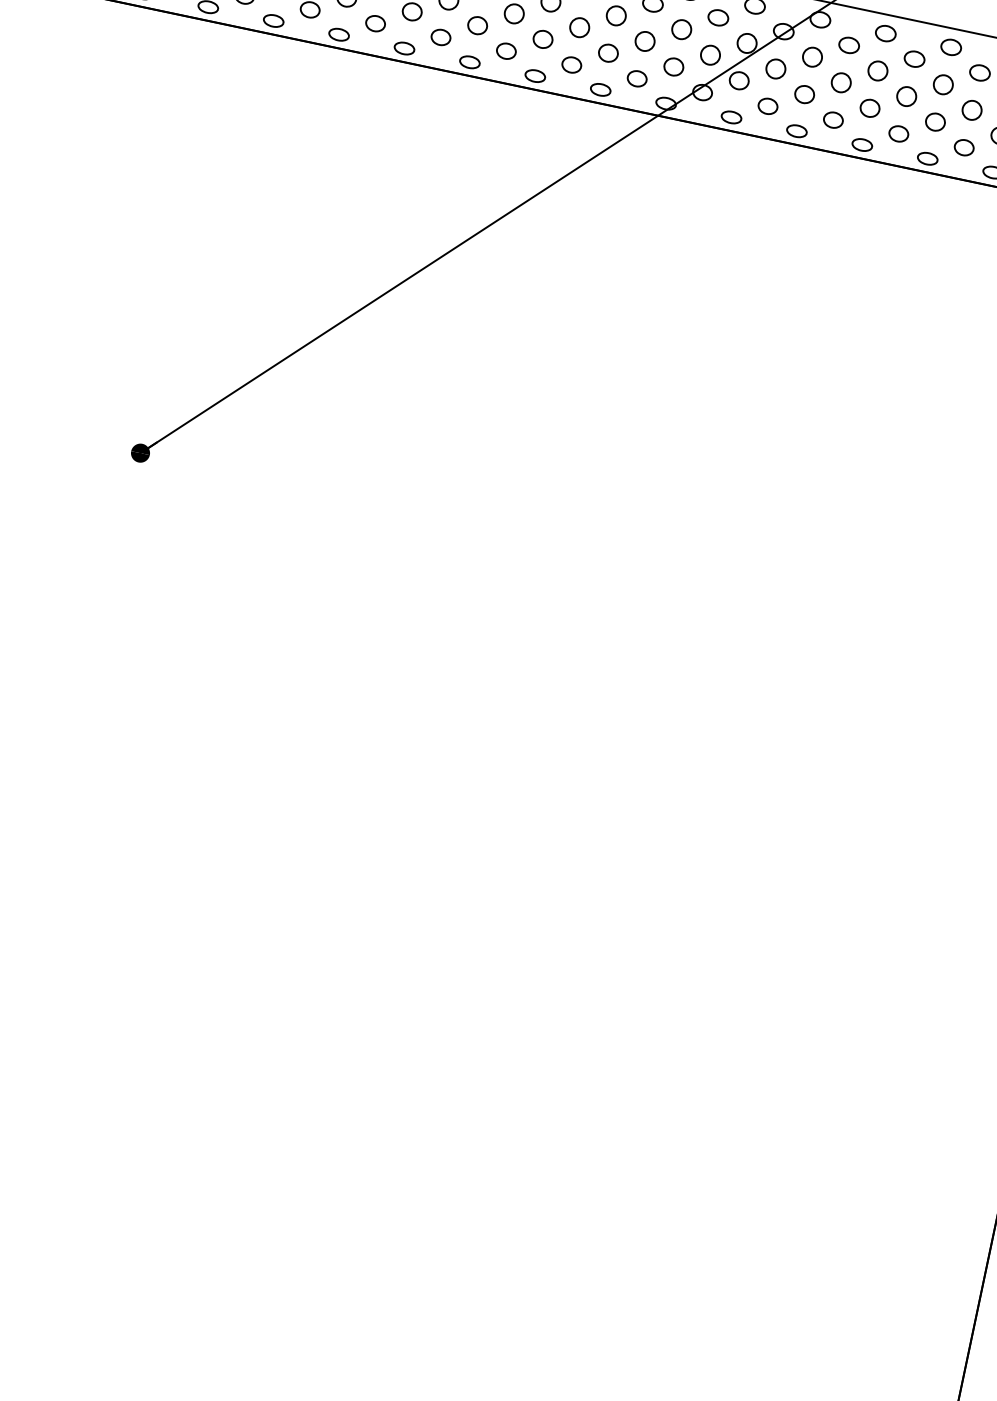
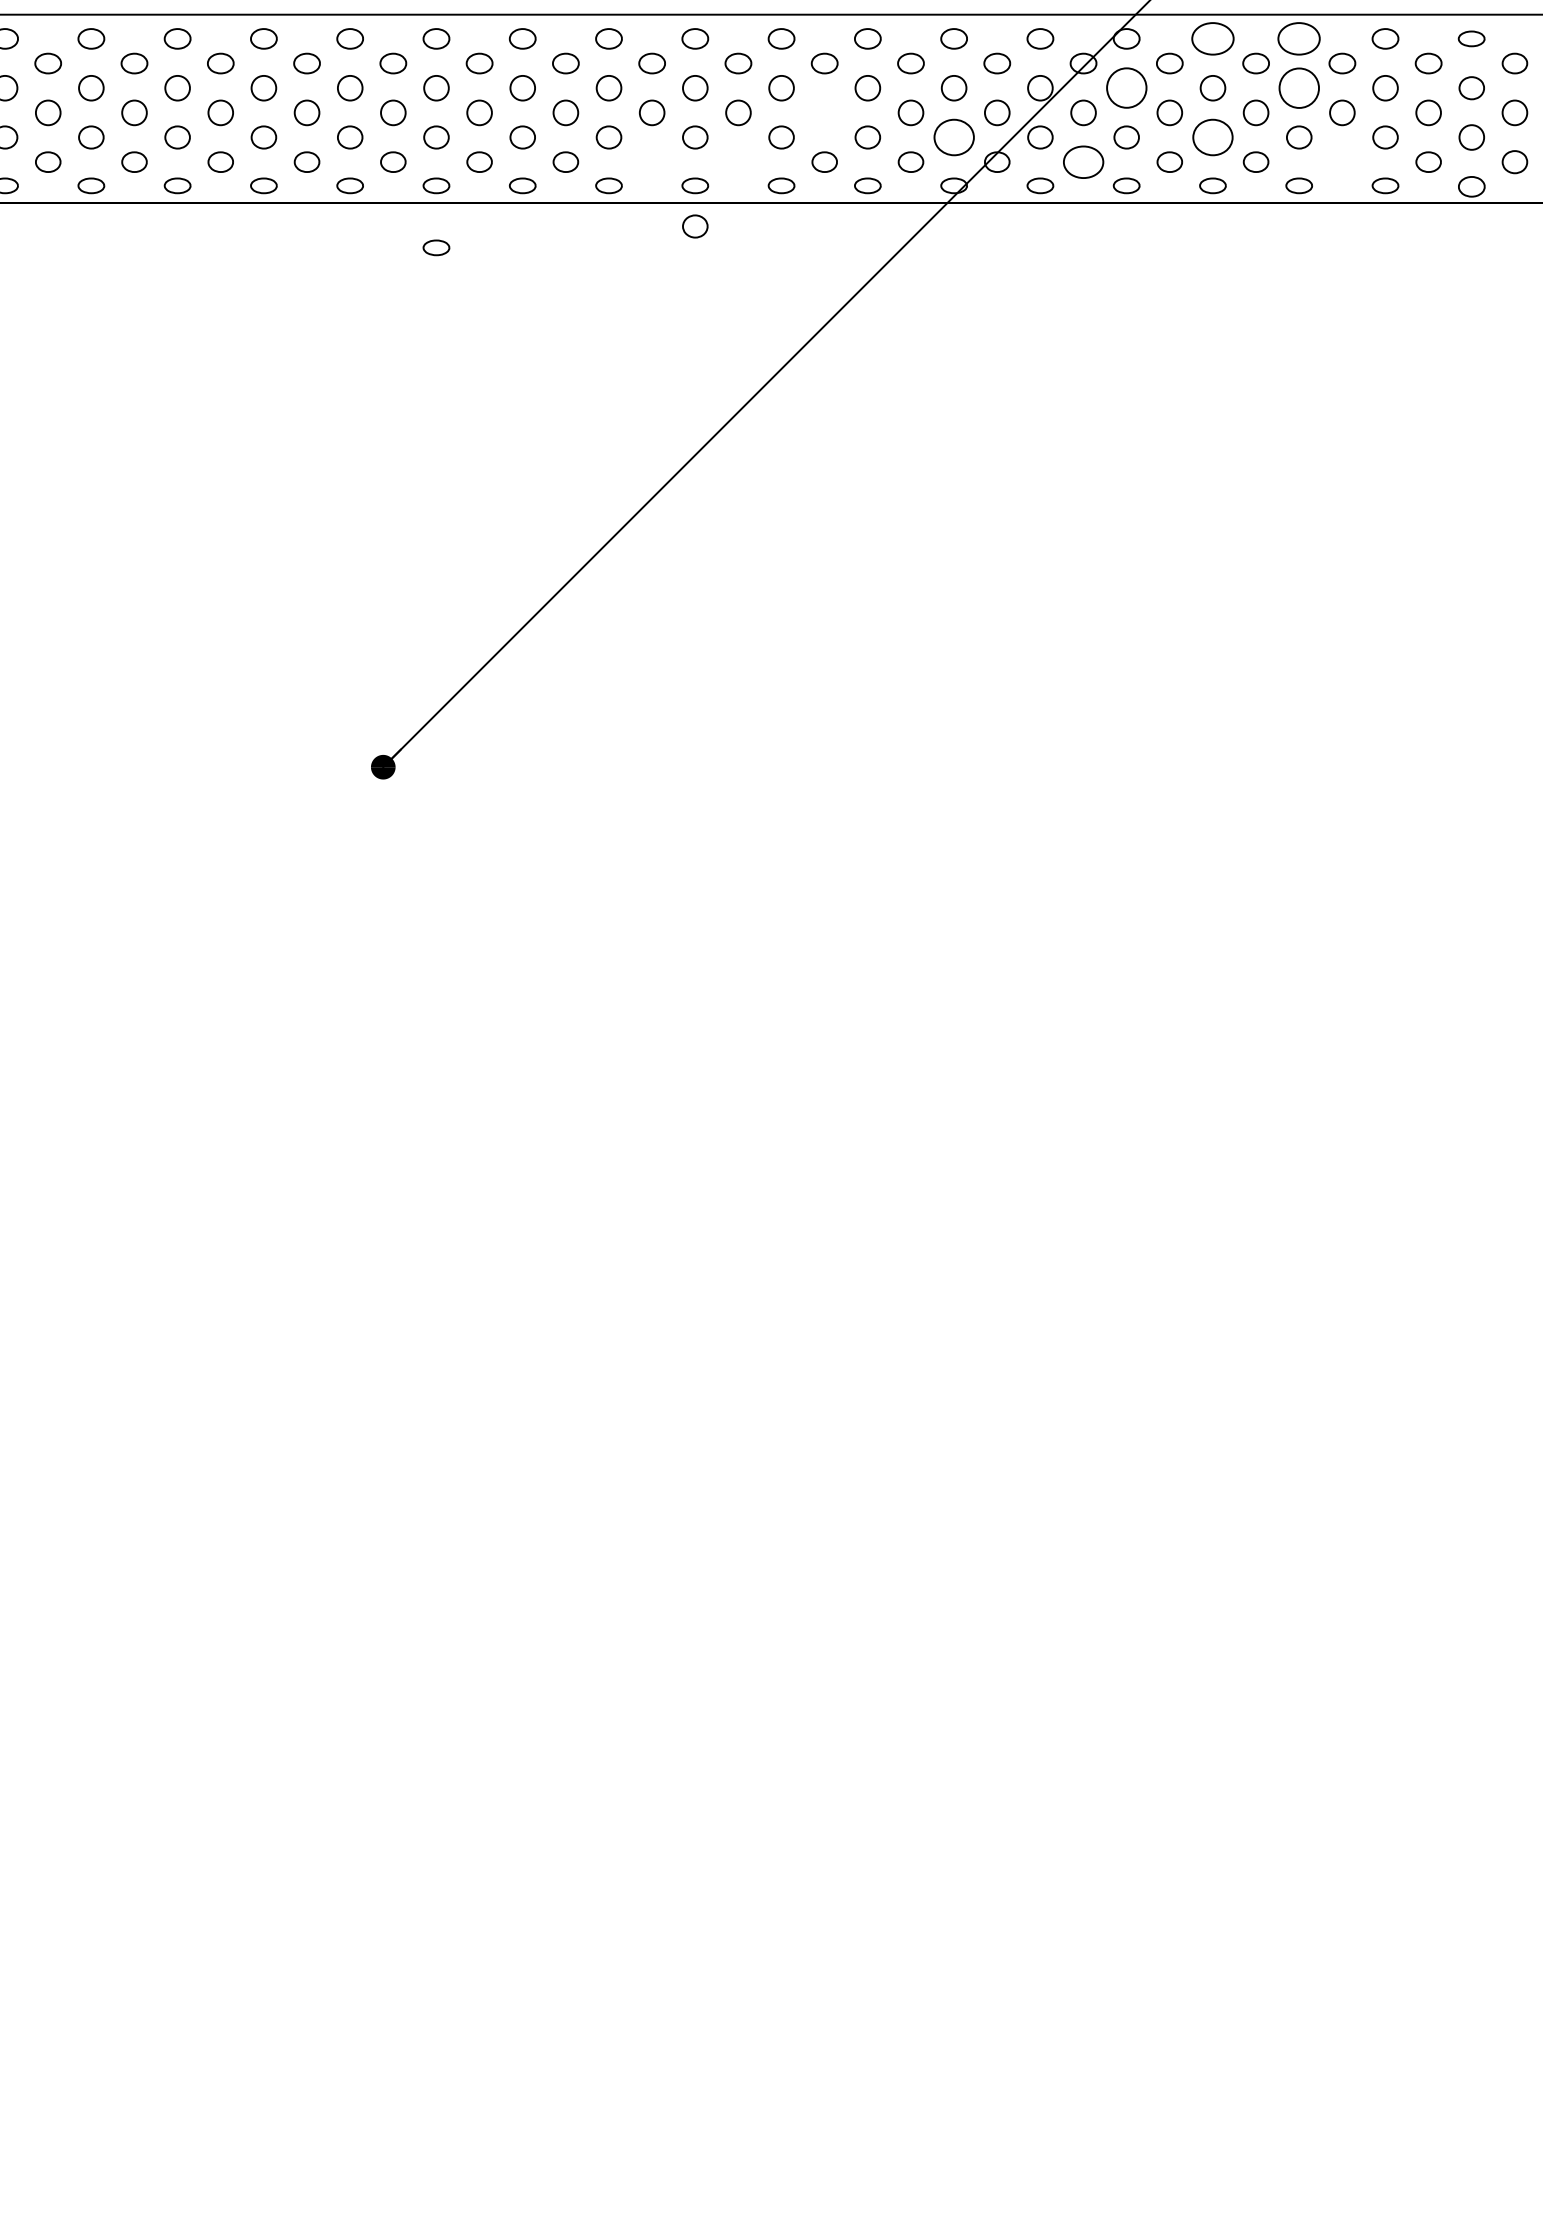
circle: (579, 27) -> (824, 112), removed
part: (885, 33) -> (1212, 38), size x1.6
part: (441, 37) -> (652, 161), removed
part: (951, 47) -> (1299, 38), size x1.6
part: (506, 50) -> (738, 161), removed
circle: (812, 57) -> (1126, 88), size x1.6
part: (673, 66) -> (953, 137), size x1.6
part: (263, 67) -> (436, 247), added
circle: (942, 84) -> (1298, 87), size x1.6
part: (463, 93) -> (695, 226), added
part: (768, 105) -> (1083, 161), size x1.6
part: (869, 108) -> (1212, 137), size x1.6
part: (964, 147) -> (1342, 161), removed

